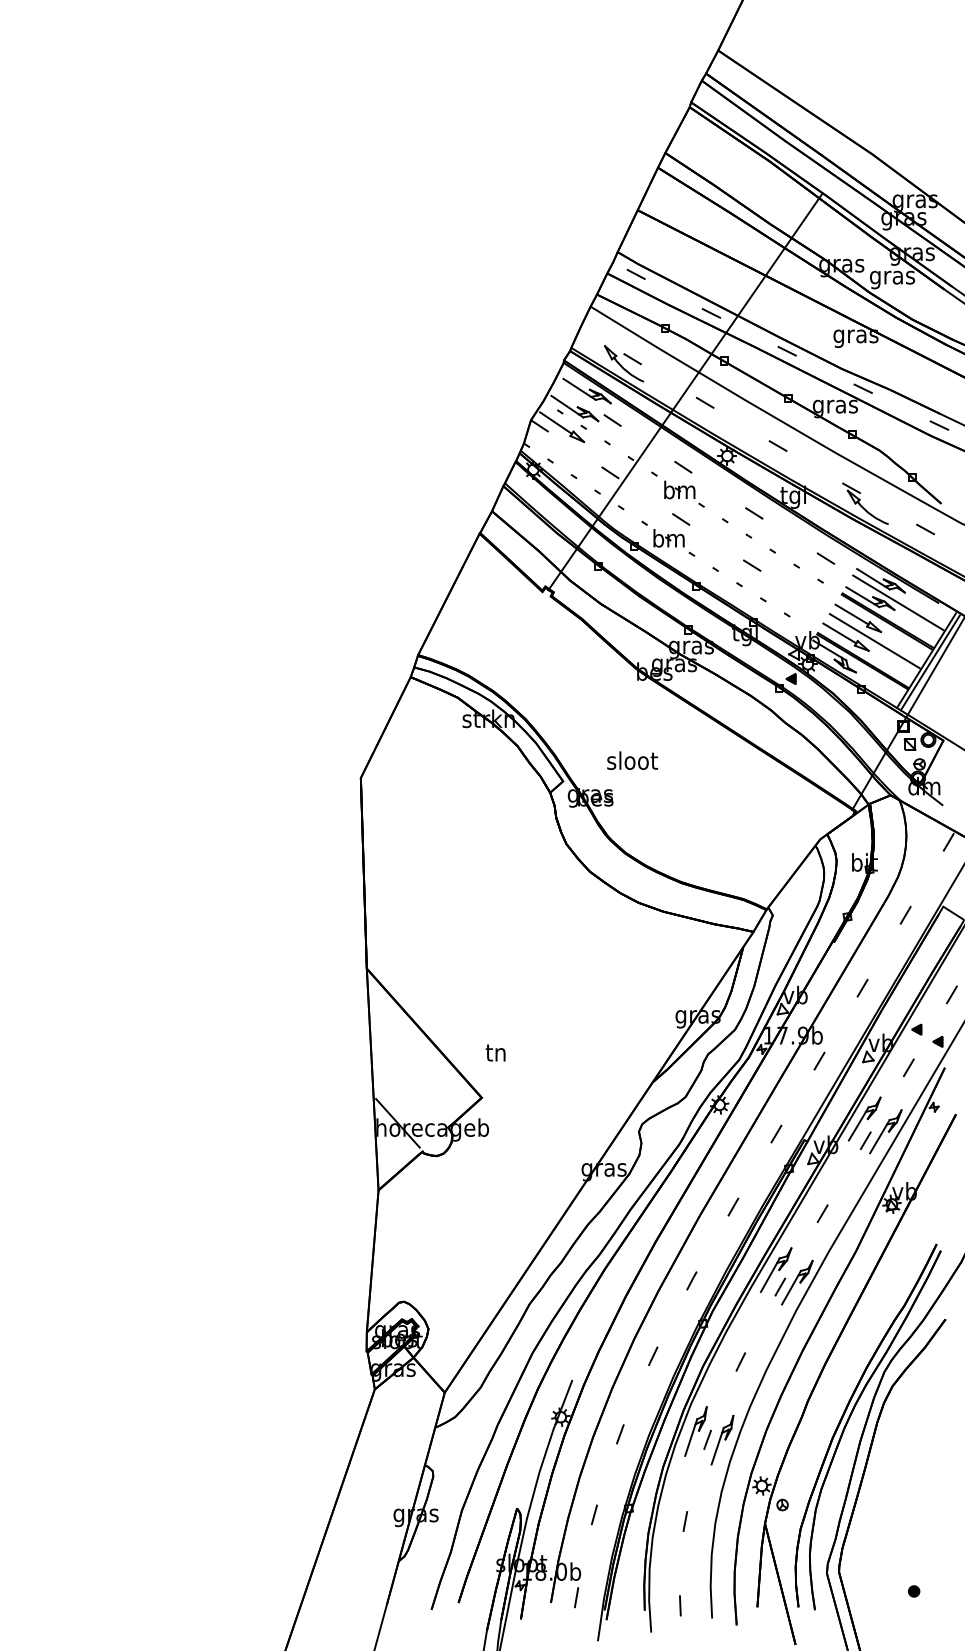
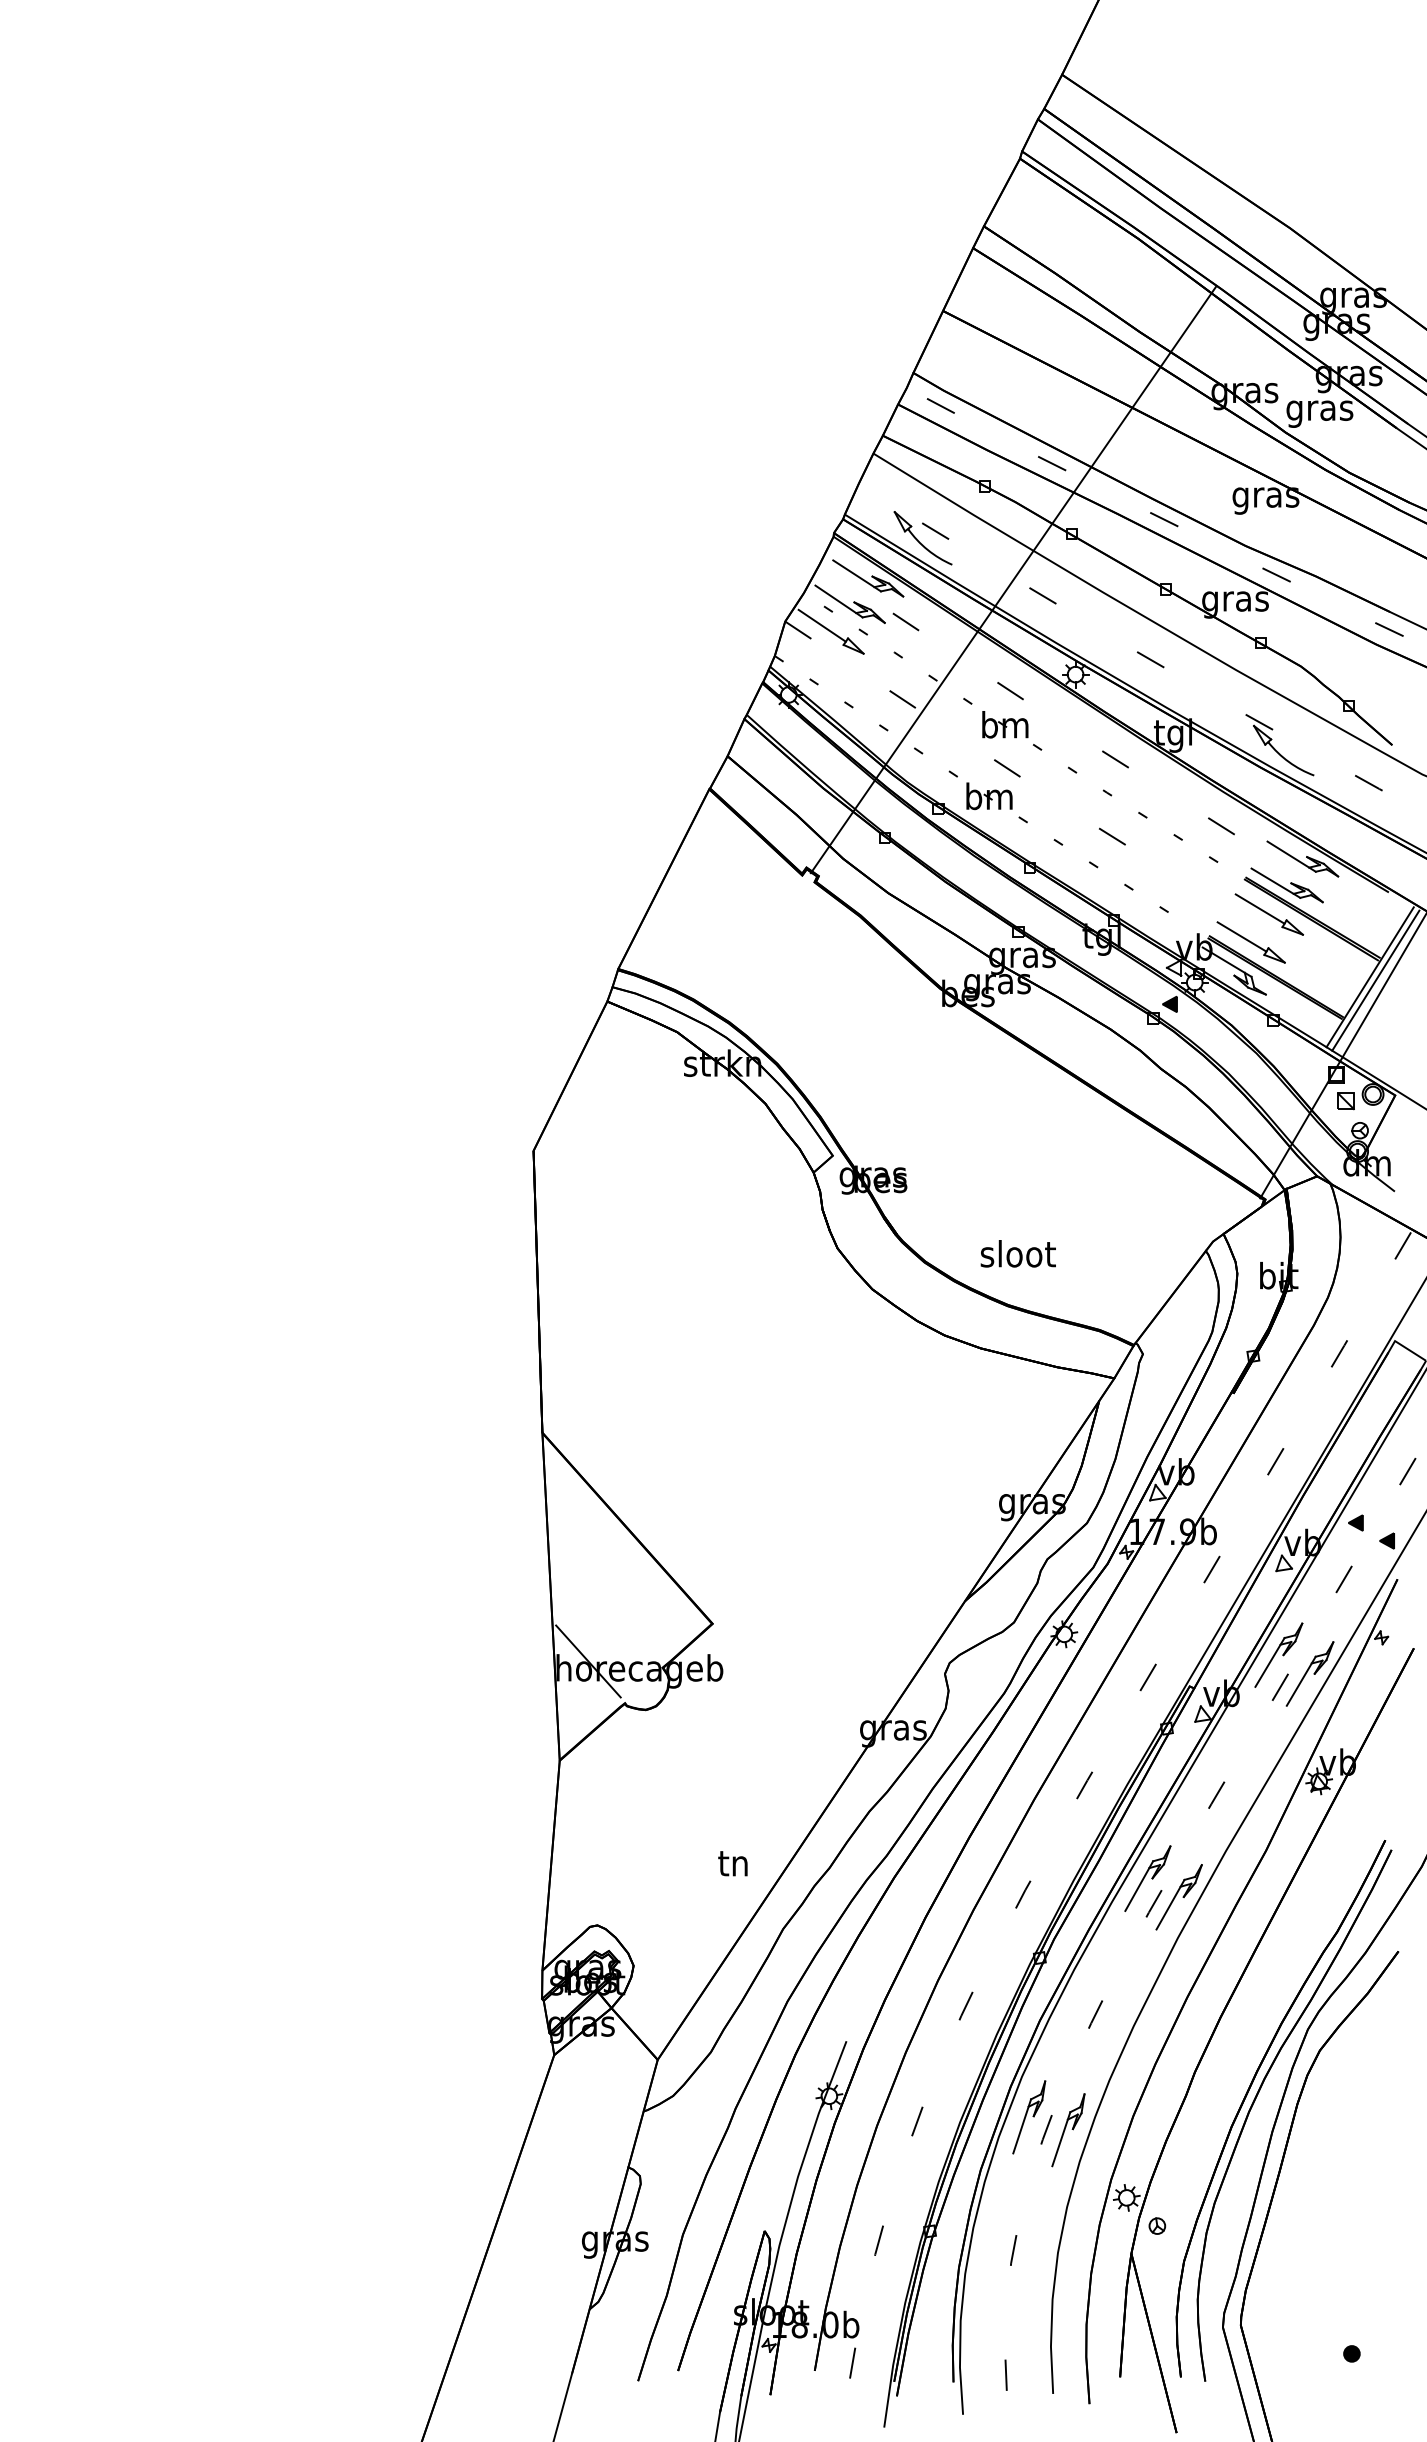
line: (898, 602) -> (1328, 891), removed
line: (874, 641) -> (1293, 948), removed
text: (632, 760) -> (1018, 1253), moved
text: (495, 1052) -> (732, 1862), moved

